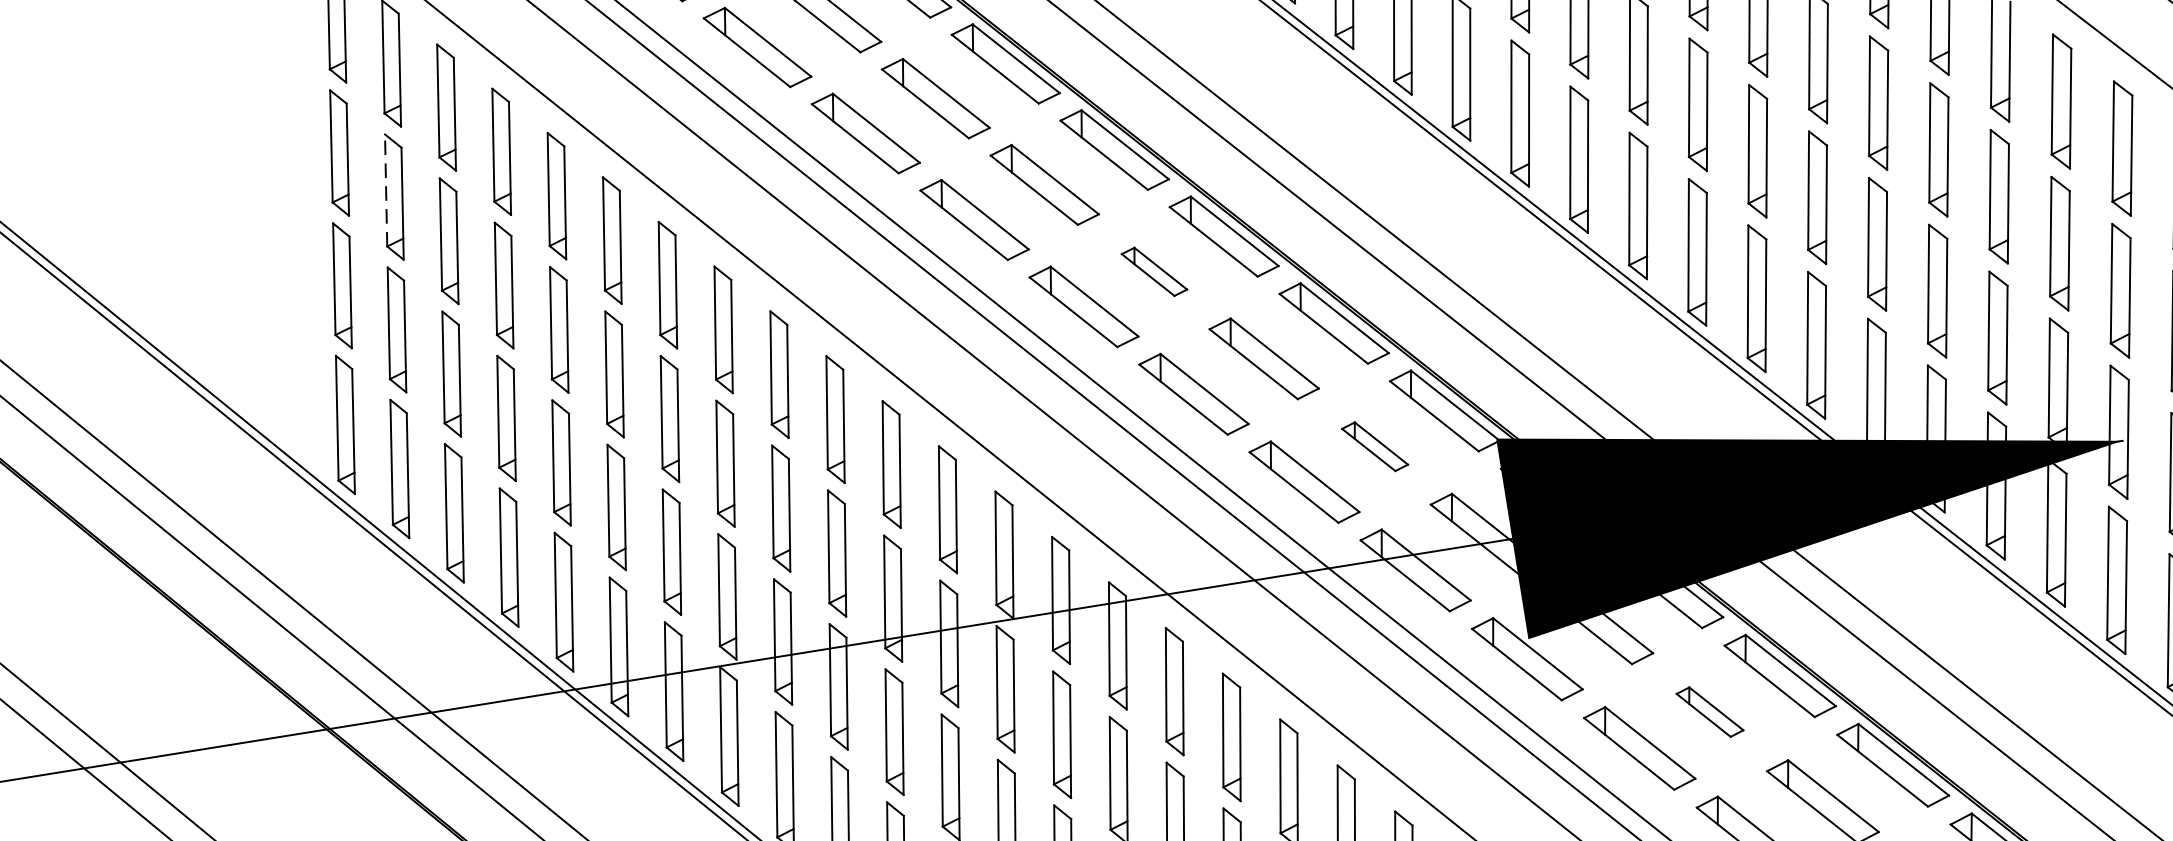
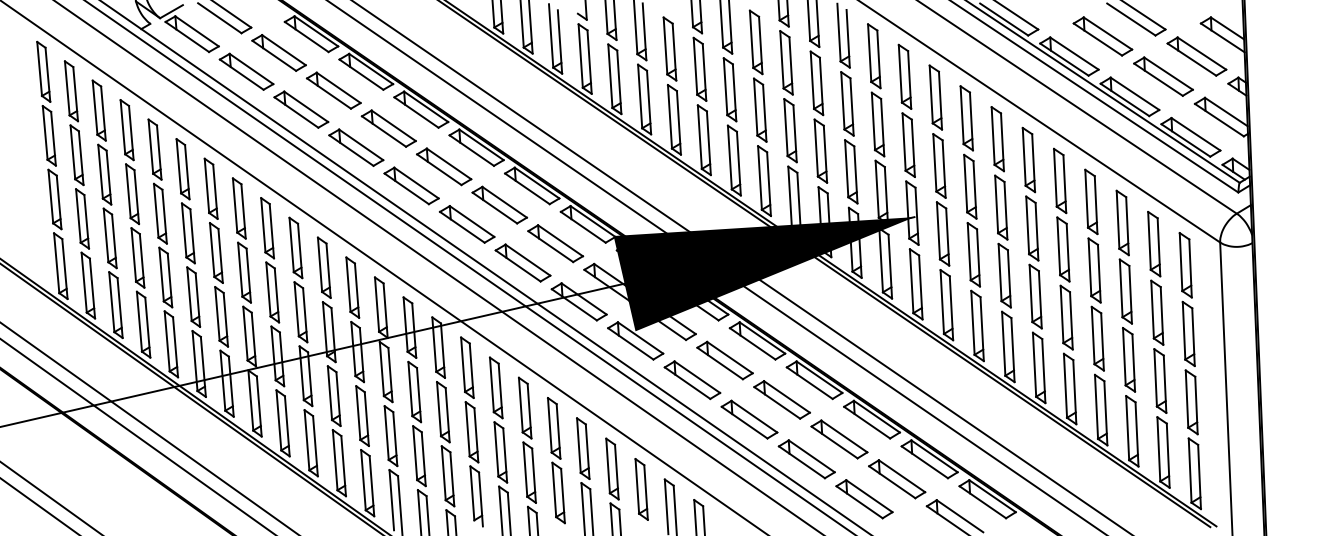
line: (385, 190) -> (72, 152), dashed -> solid
part: (1154, 271) -> (444, 166), size x1.67
part: (1374, 446) -> (555, 243), size x1.67
part: (1708, 711) -> (724, 360), size x1.67

